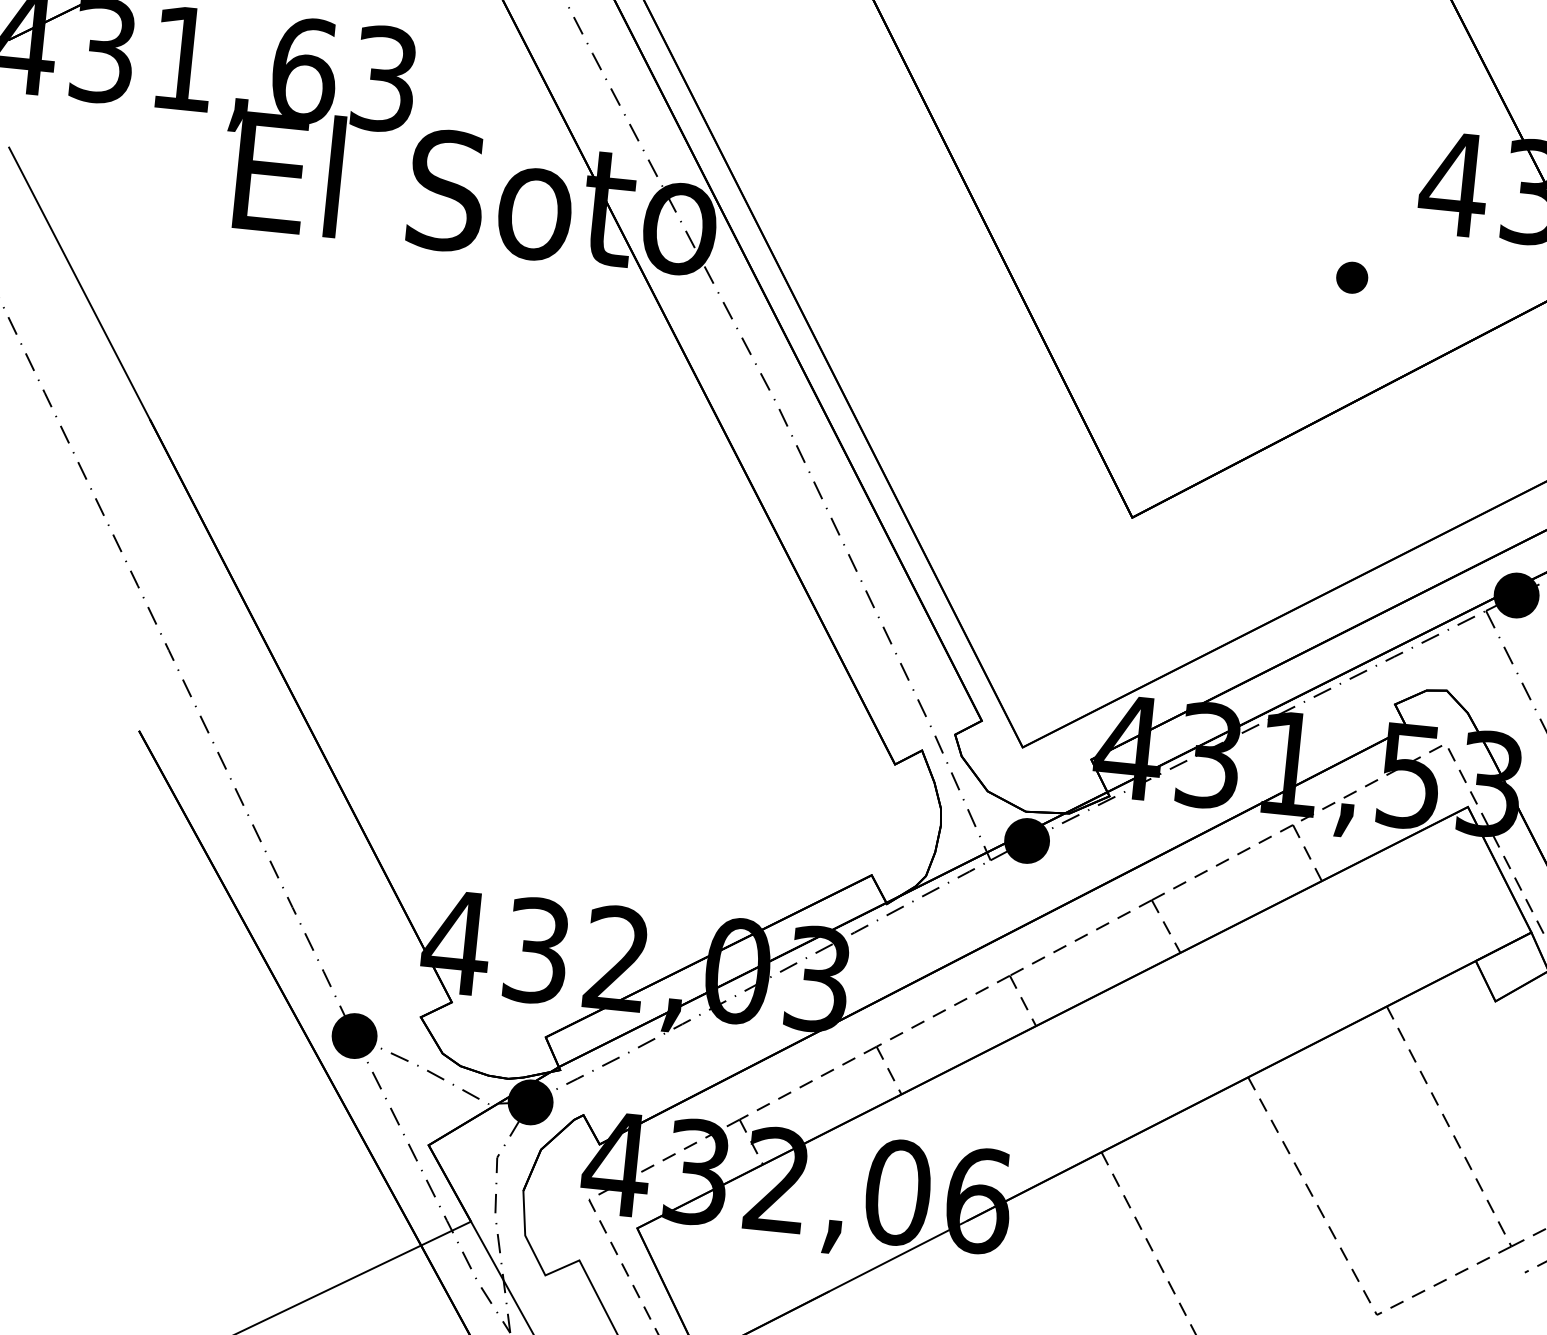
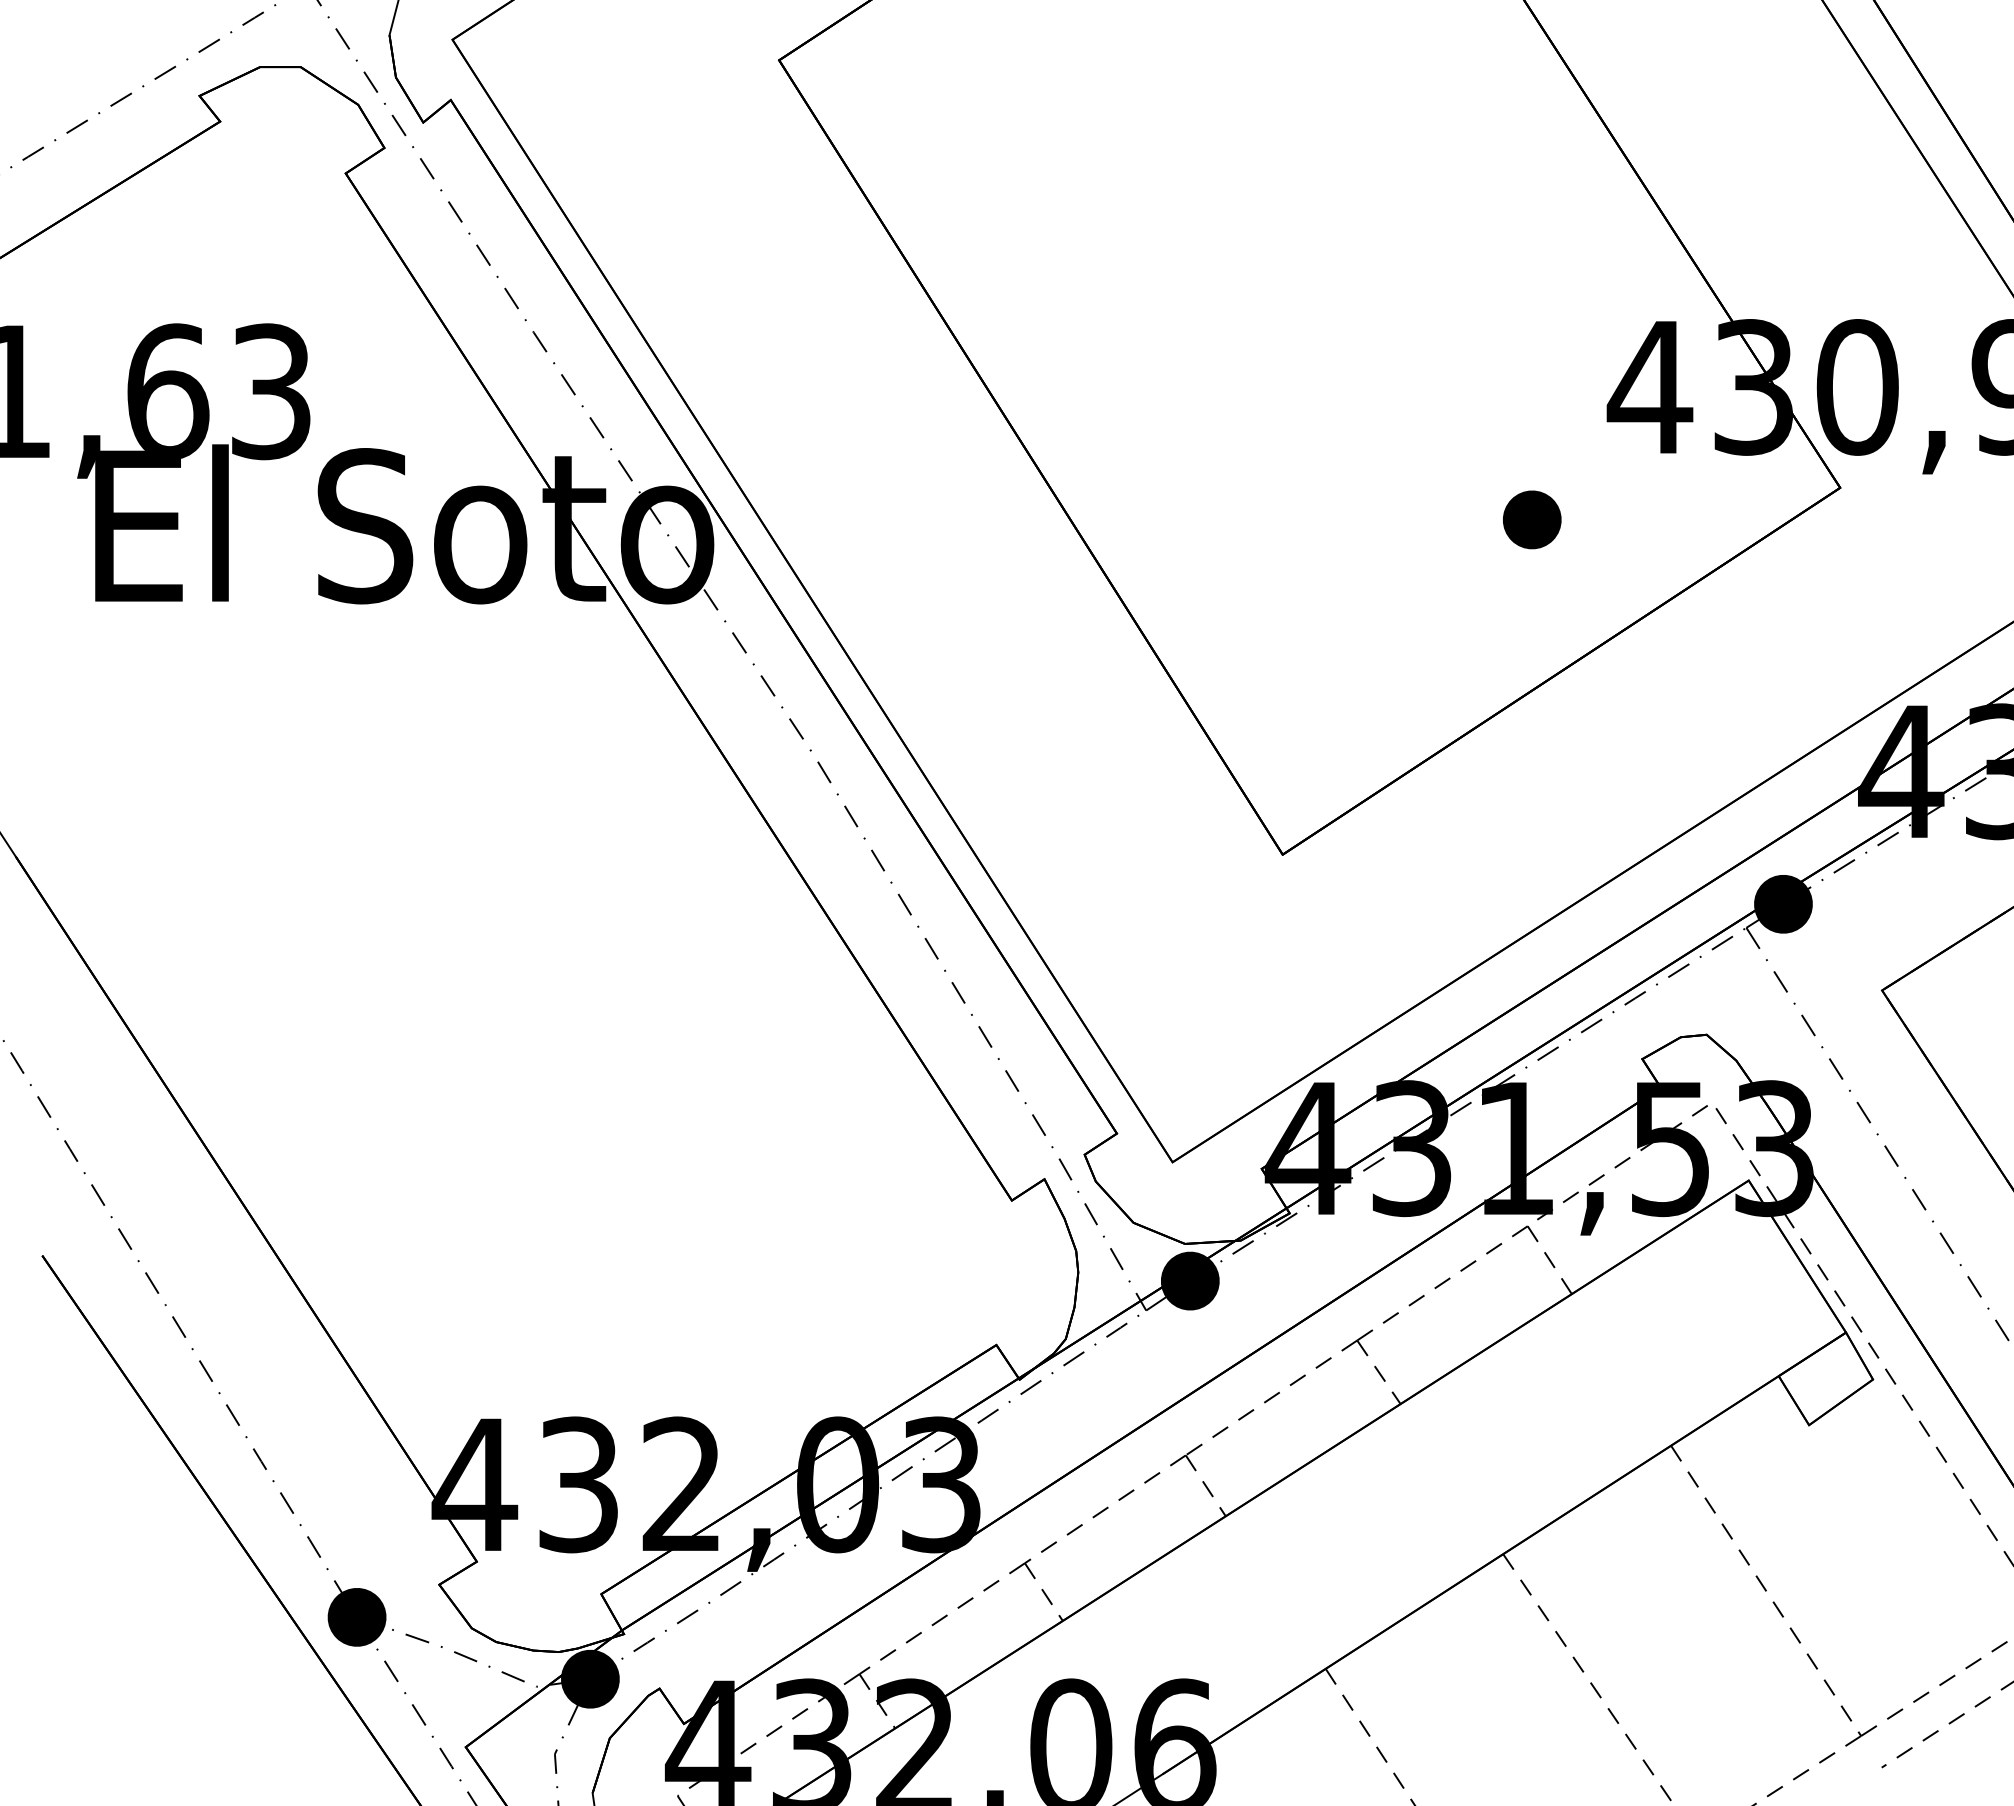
part: (1352, 277) -> (1532, 519), size x1.43

